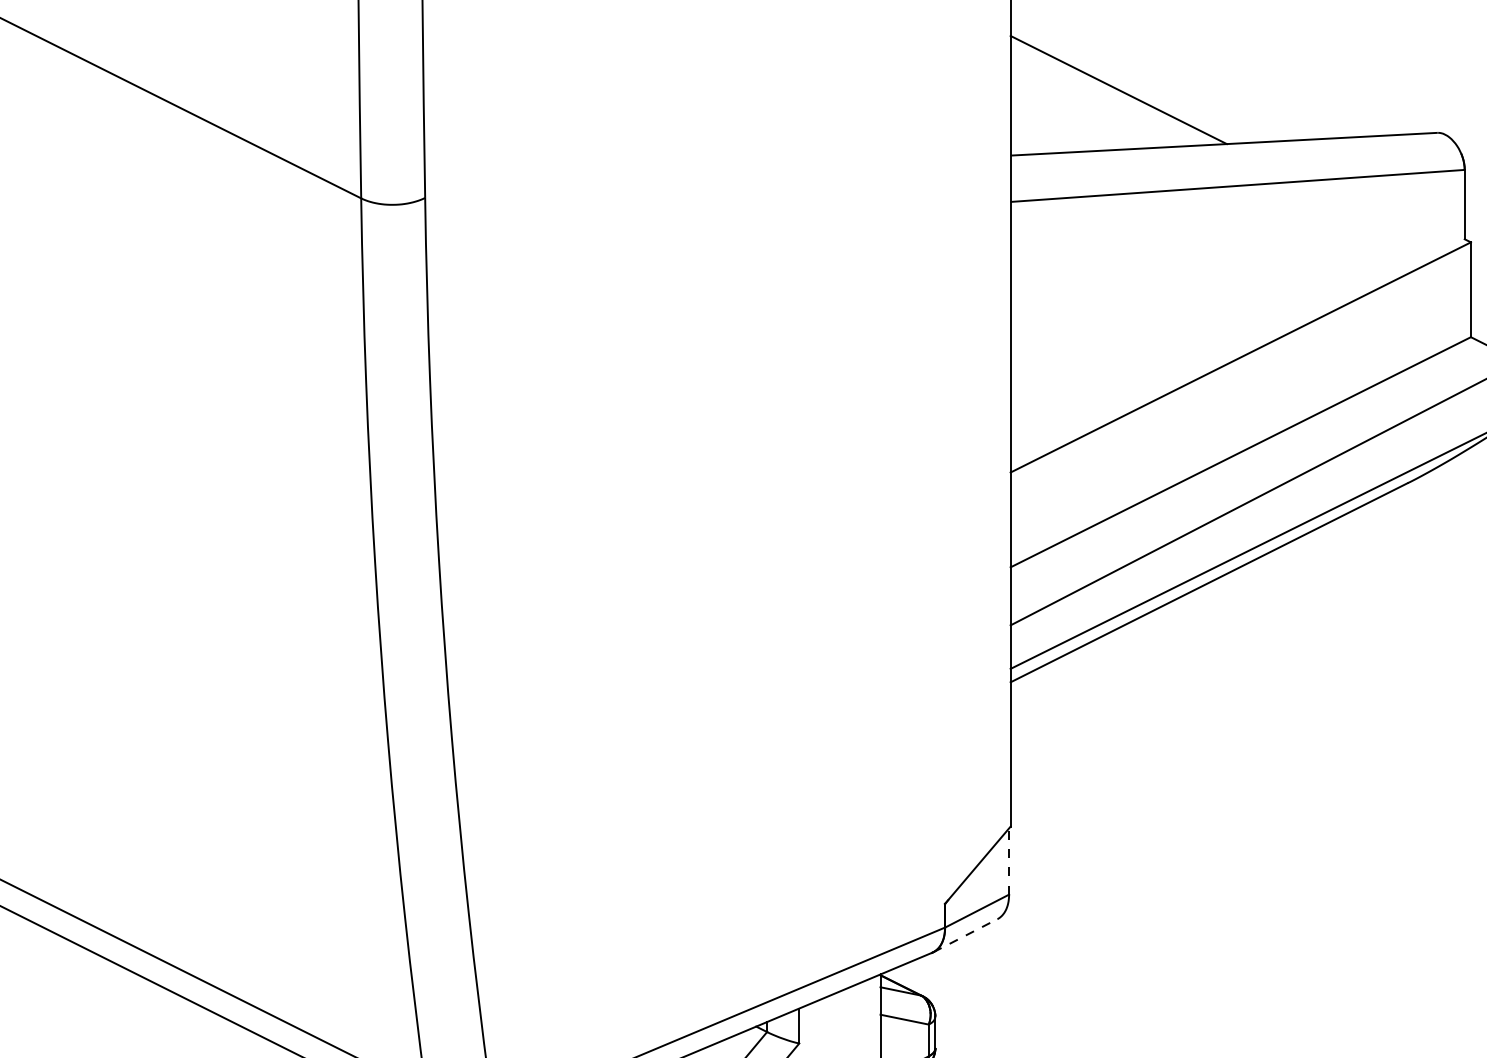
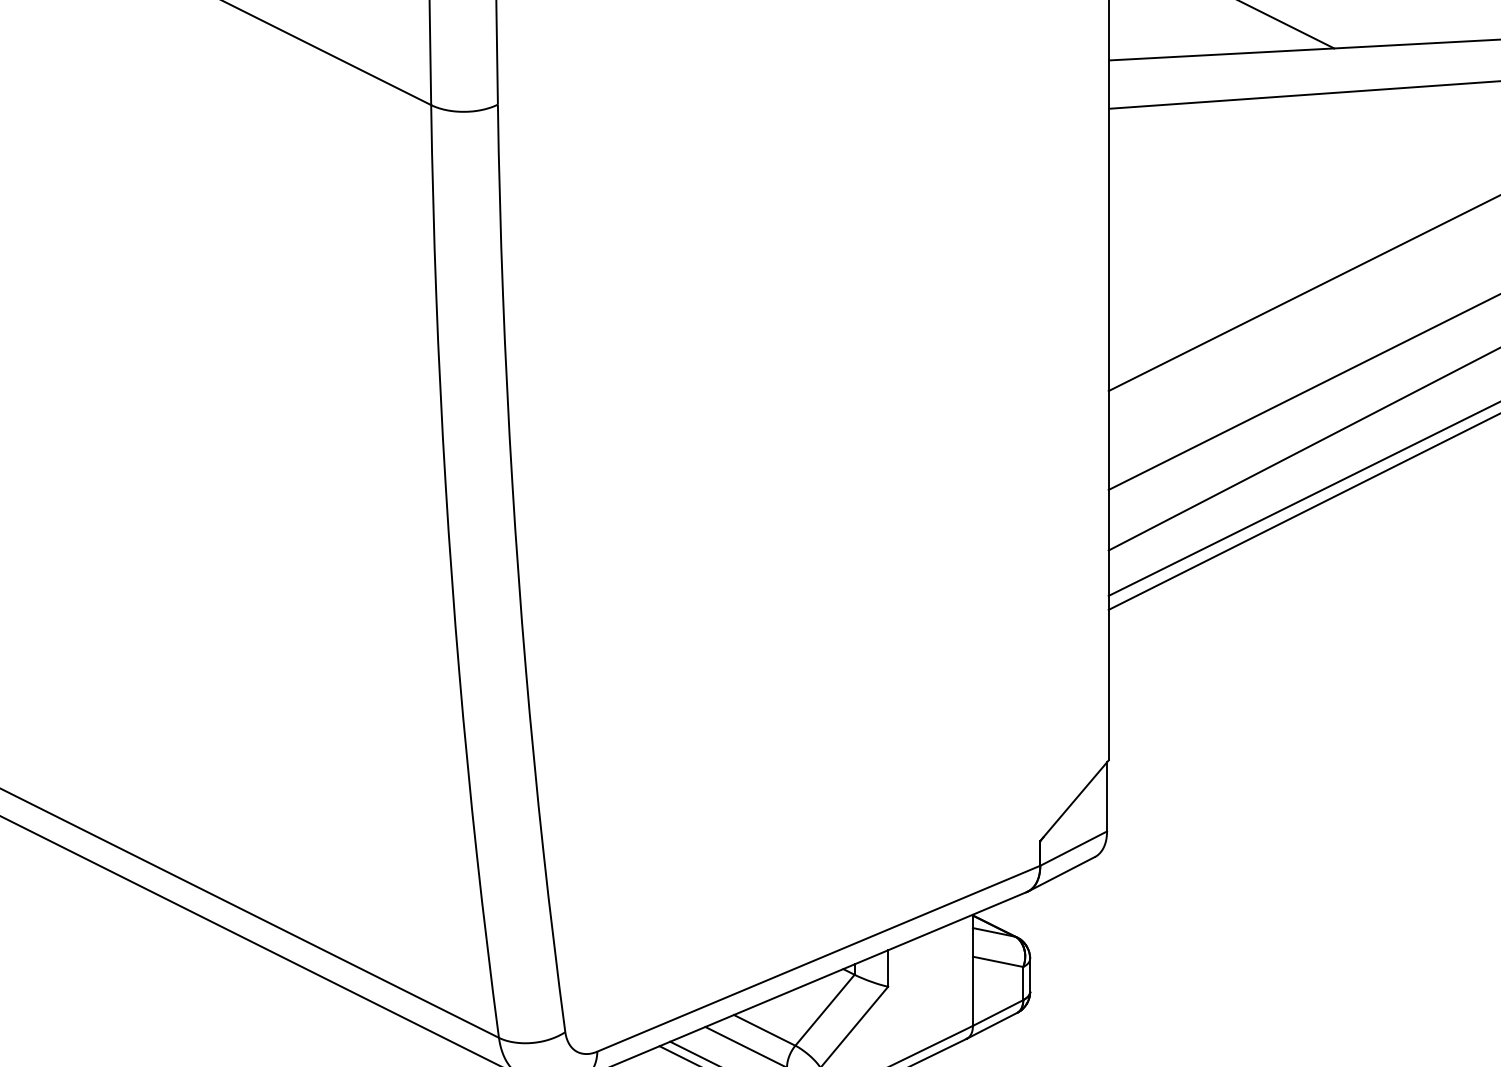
line: (1009, 861) -> (1107, 796), dashed -> solid
line: (965, 935) -> (1061, 874), dashed -> solid

